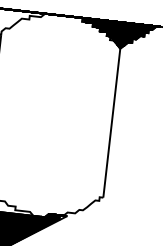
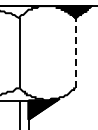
line: (111, 123) -> (75, 53), solid -> dashed

